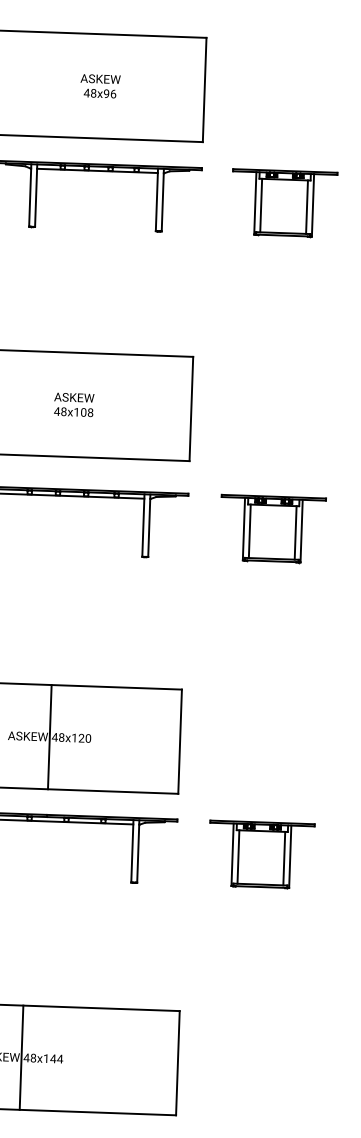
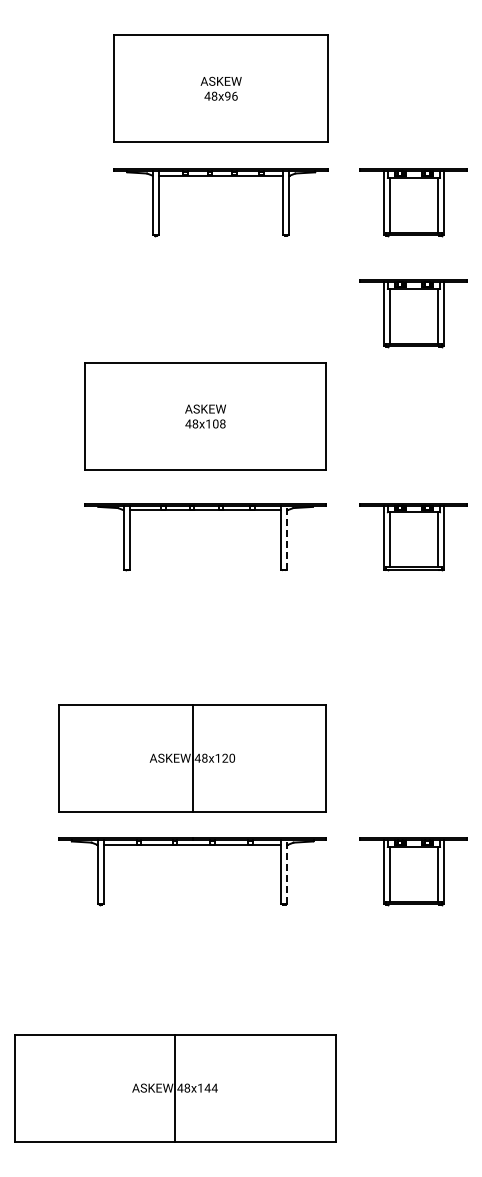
part: (279, 311) -> (413, 313), added
line: (149, 525) -> (287, 537), solid -> dashed
line: (138, 850) -> (287, 871), solid -> dashed

